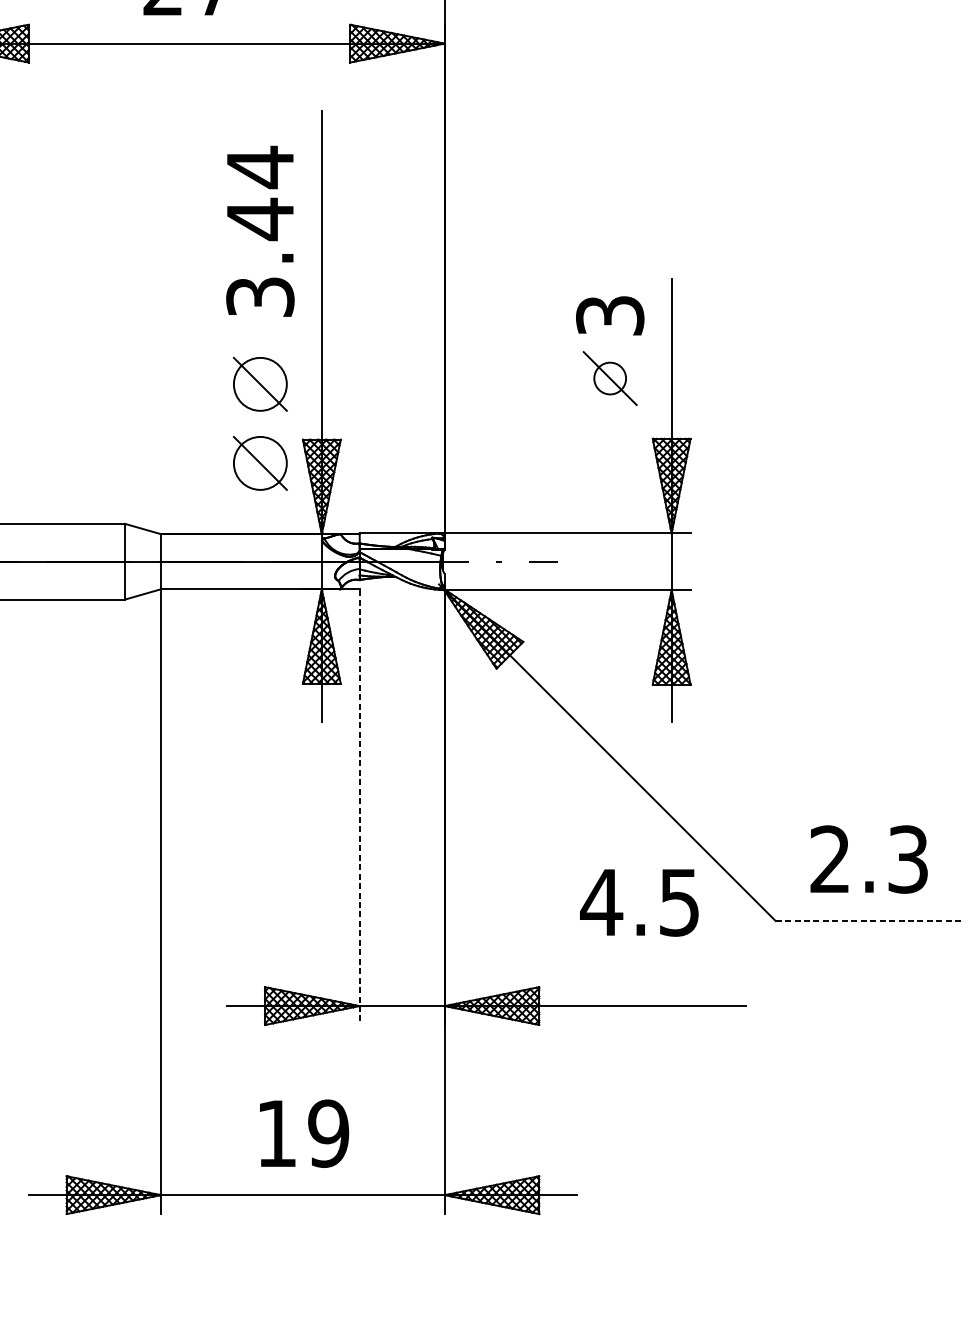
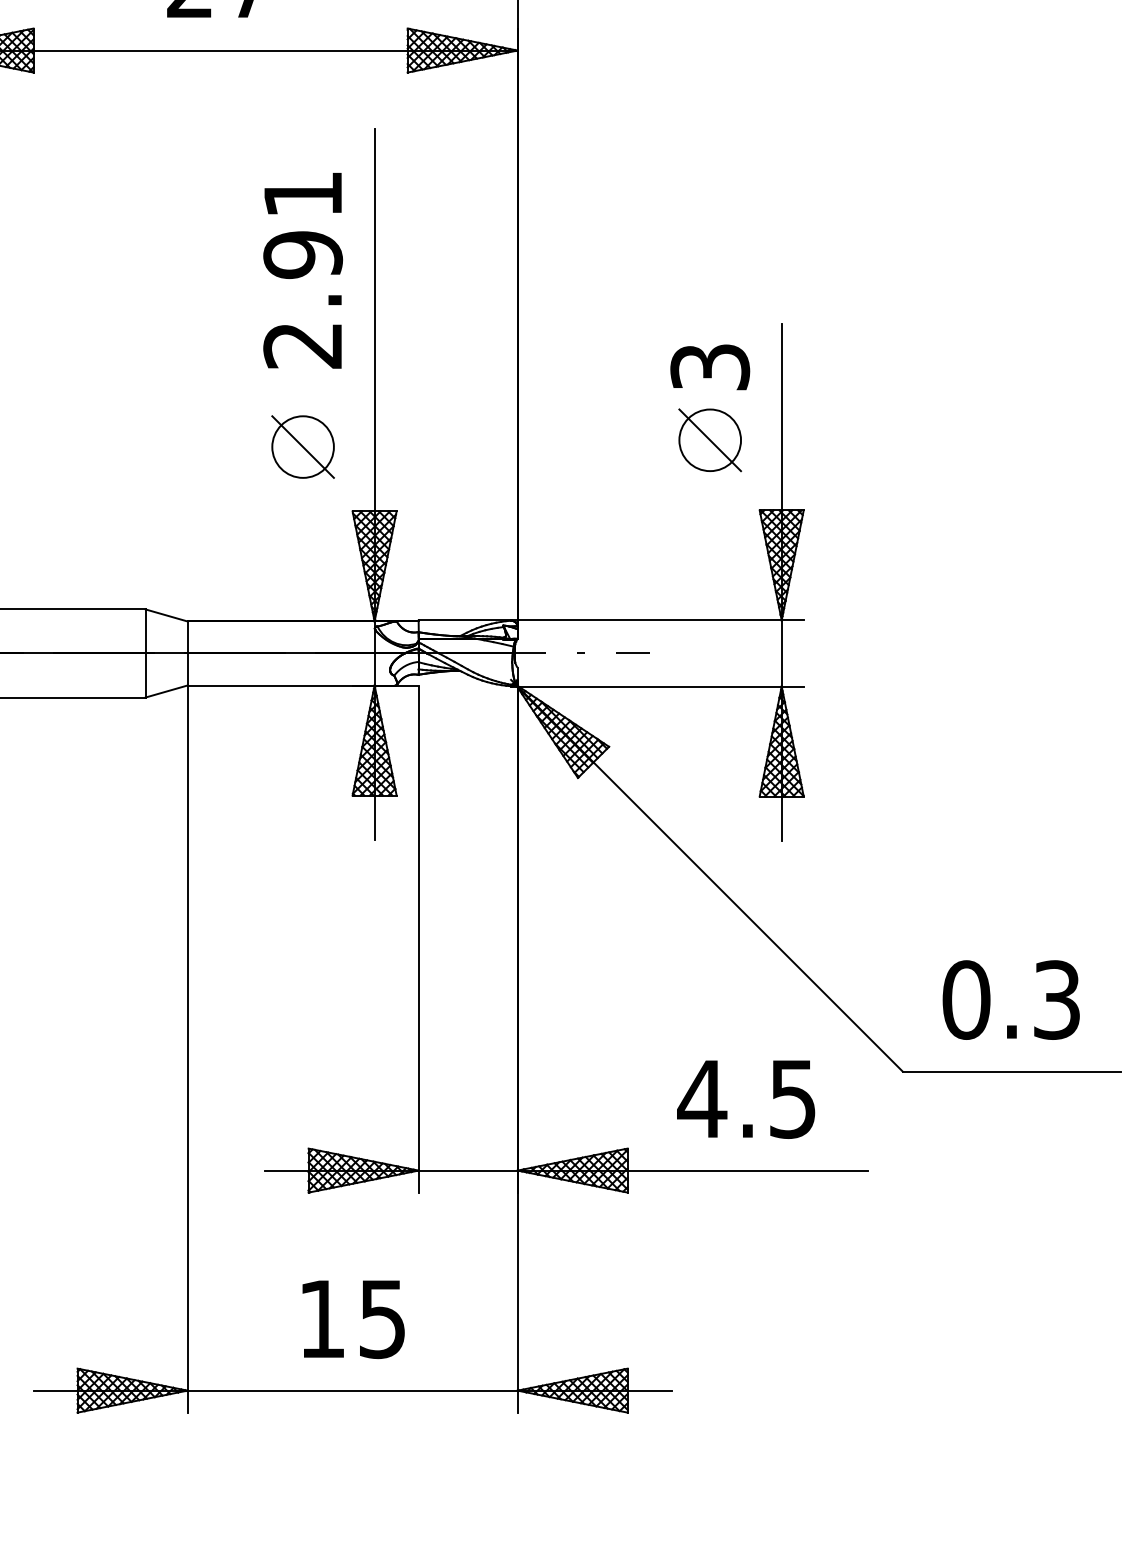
text: (260, 230) -> (303, 268), 3.44 -> 2.91
circle: (610, 378) -> (710, 440), size x1.67
part: (259, 462) -> (302, 538), removed
line: (359, 808) -> (418, 940), dashed -> solid
text: (830, 859) -> (966, 999), 2.3 -> 0.3
text: (639, 902) -> (746, 1099), moved
line: (869, 920) -> (1012, 1071), dashed -> solid
text: (328, 1133) -> (382, 1318), 19 -> 15

